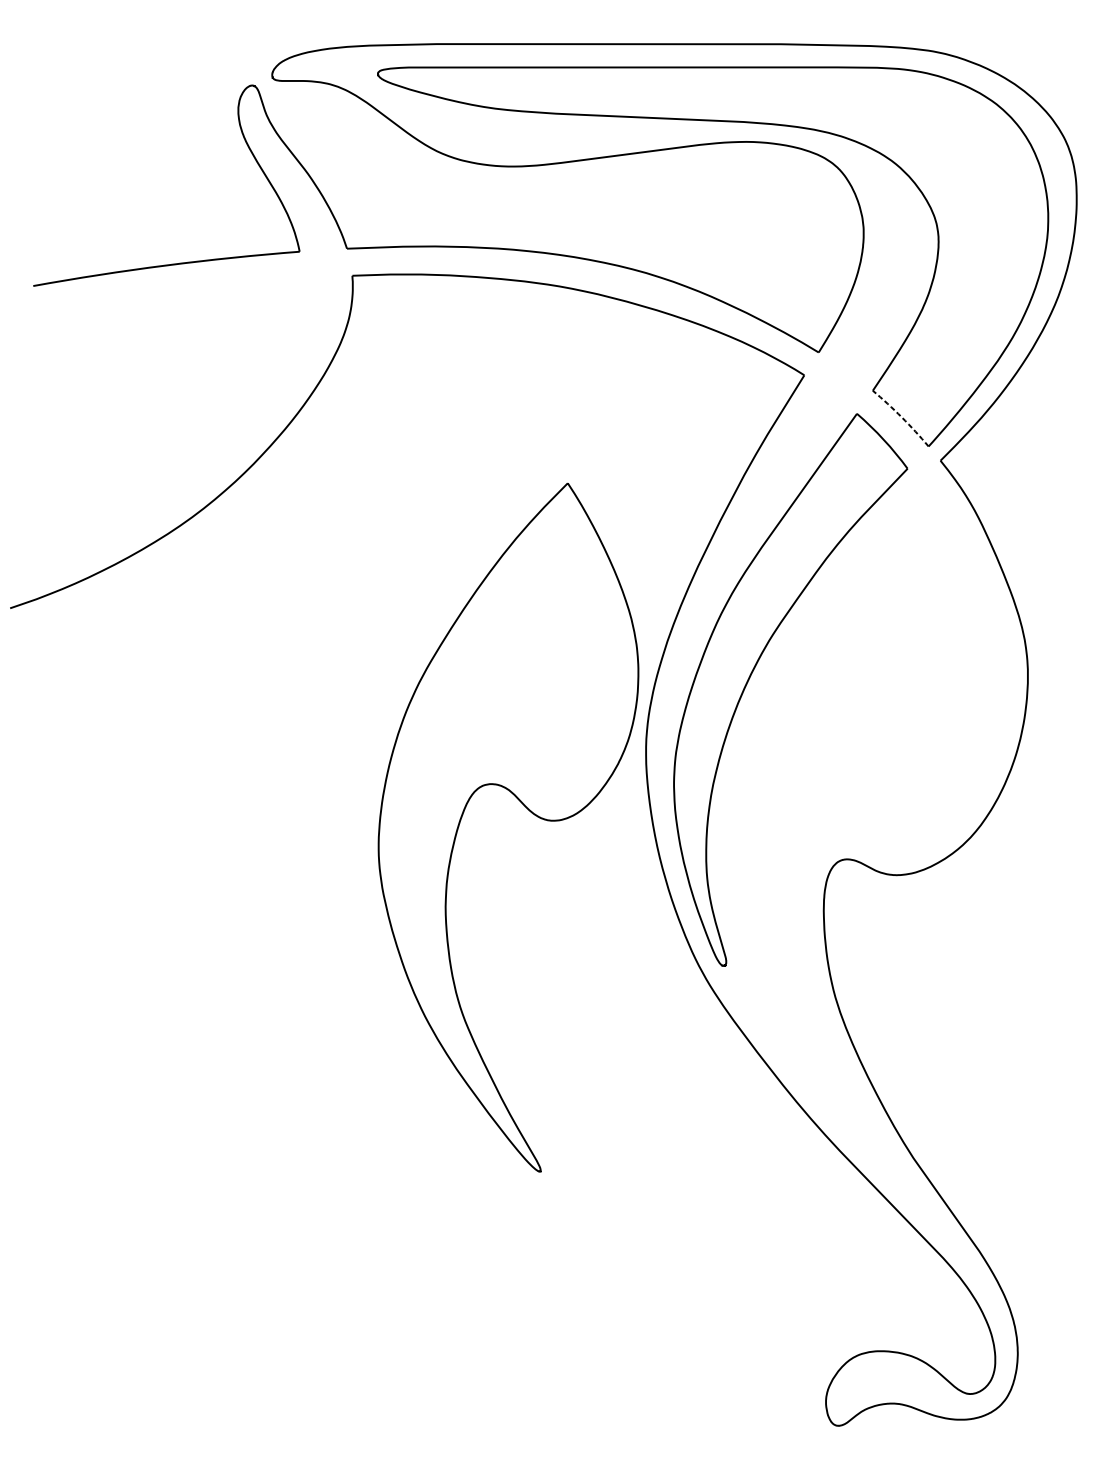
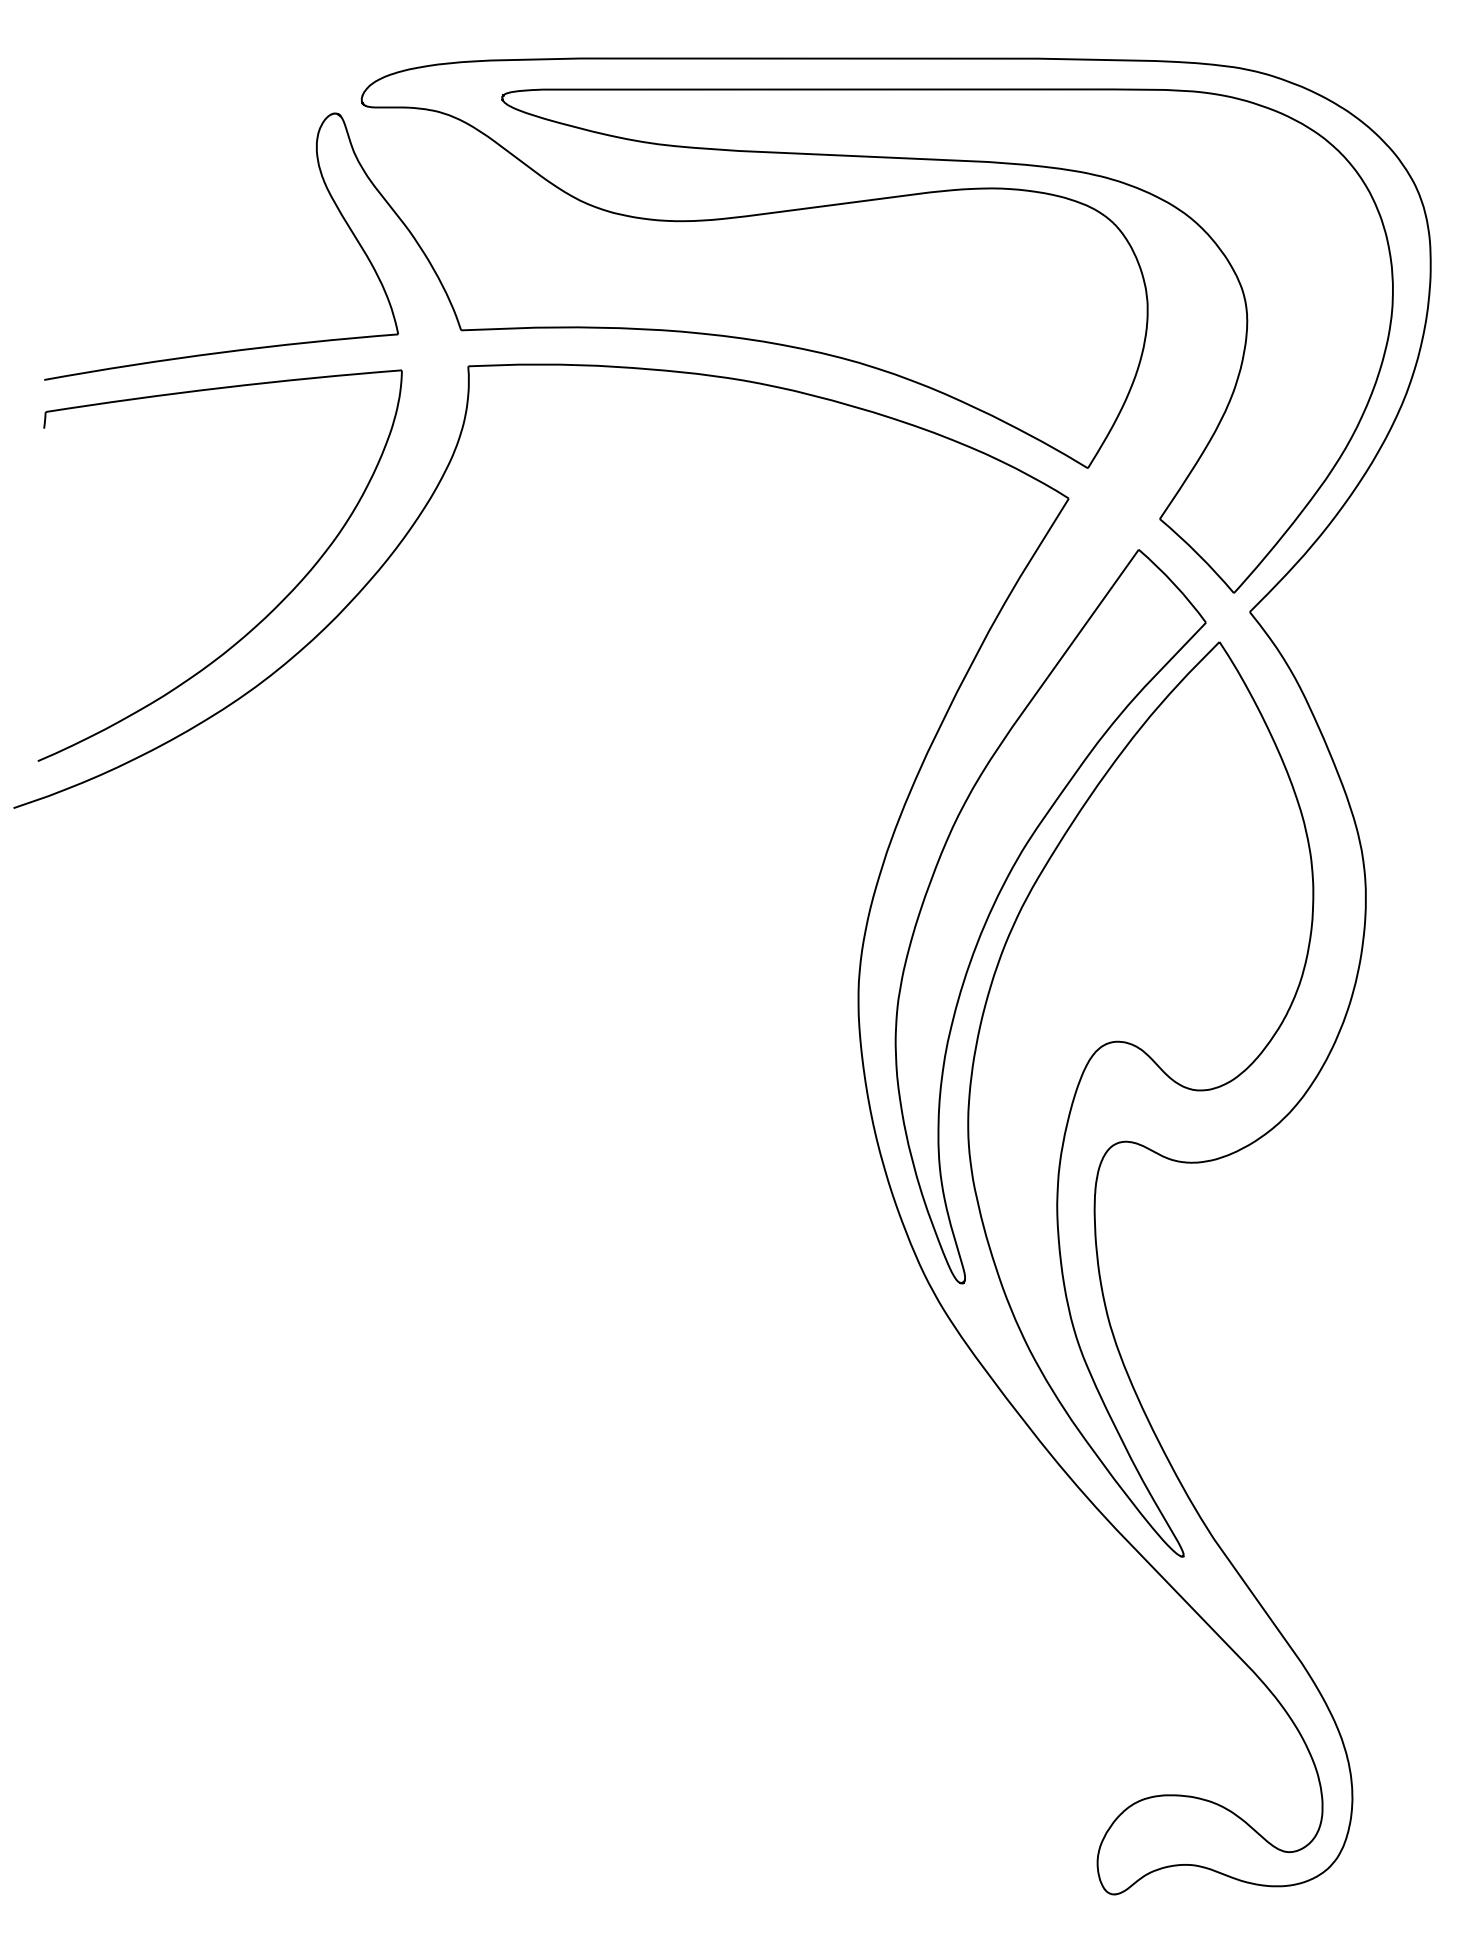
arc: (901, 417) -> (1198, 554), dashed -> solid
part: (202, 461) -> (268, 613), added
part: (526, 808) -> (1164, 1074), moved

